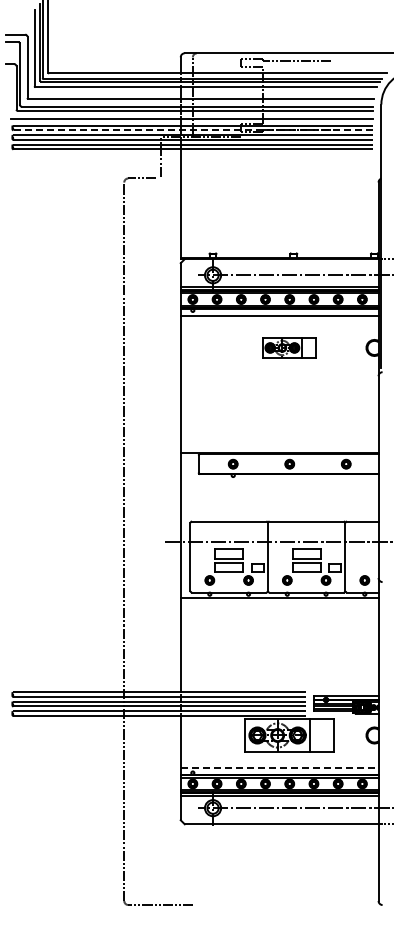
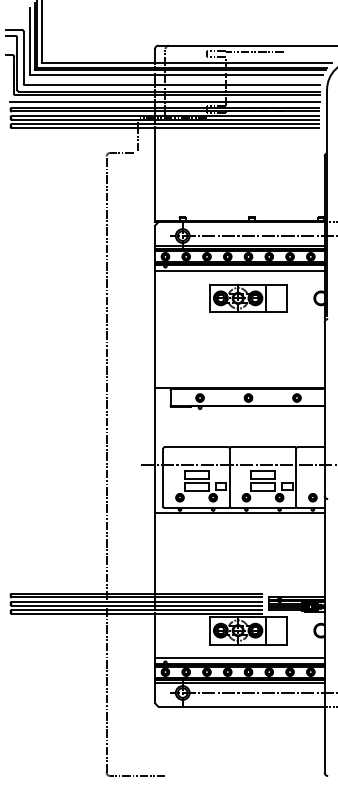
line: (192, 130) -> (165, 111), dashed -> solid
part: (289, 347) -> (248, 297), size x1.67
line: (279, 767) -> (239, 658), dashed -> solid

